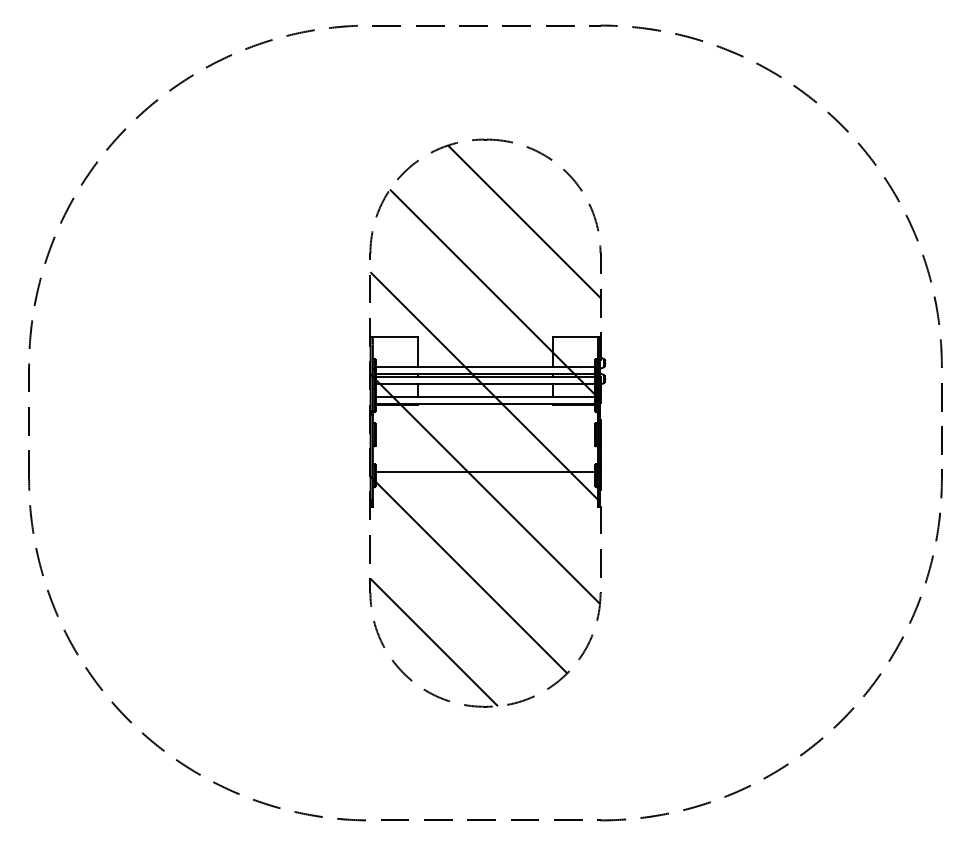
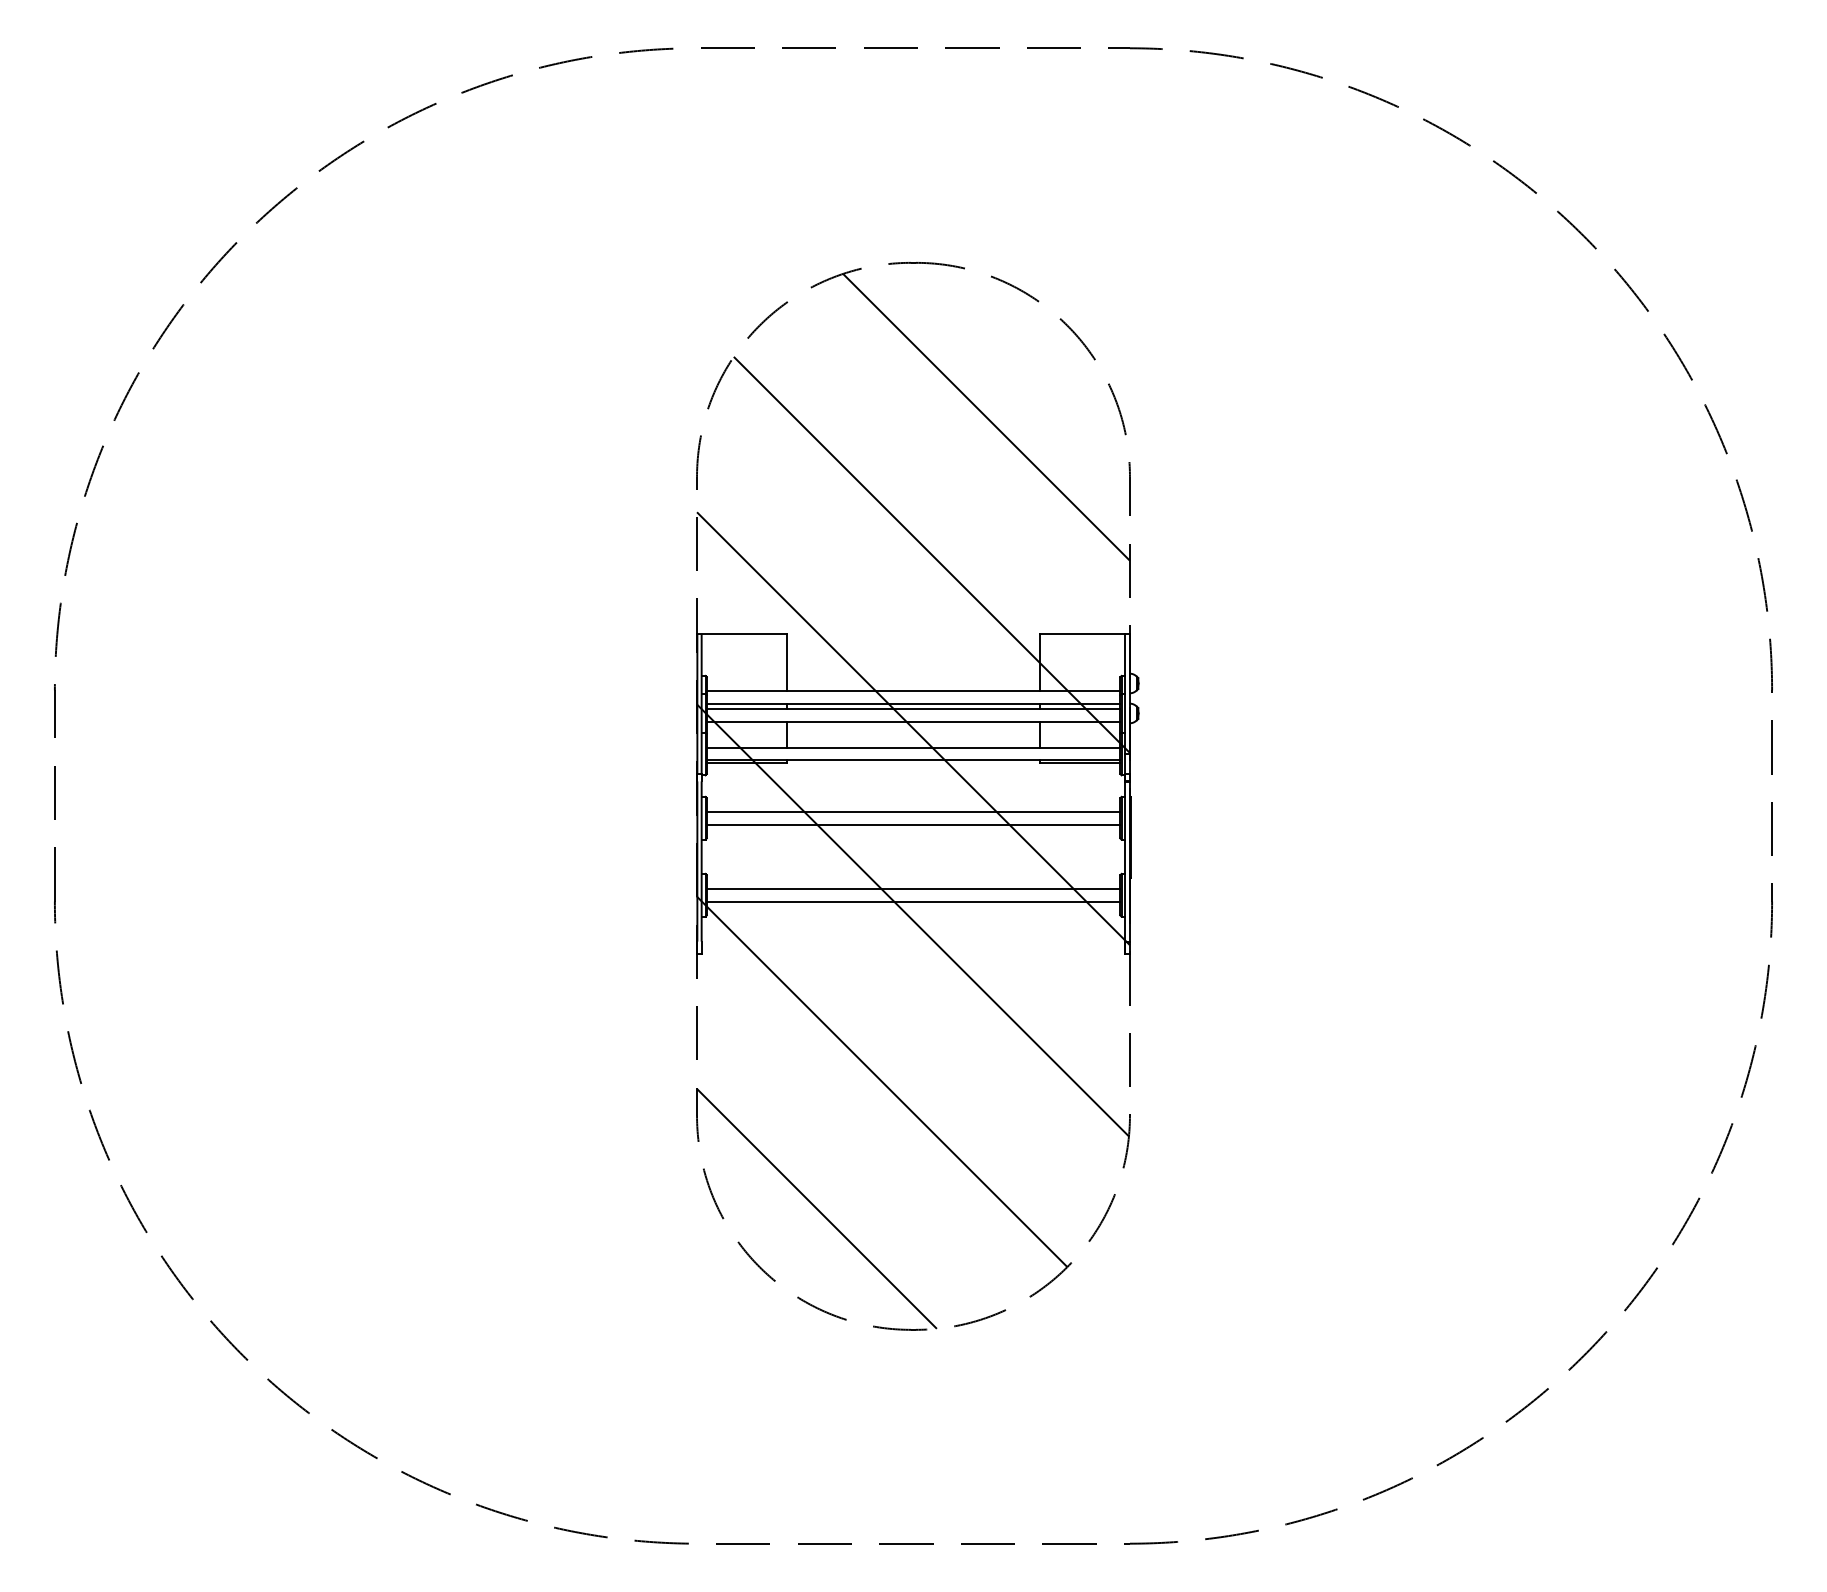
line: (485, 431) -> (913, 811), added
line: (485, 438) -> (913, 825), added
line: (485, 479) -> (913, 902), added

